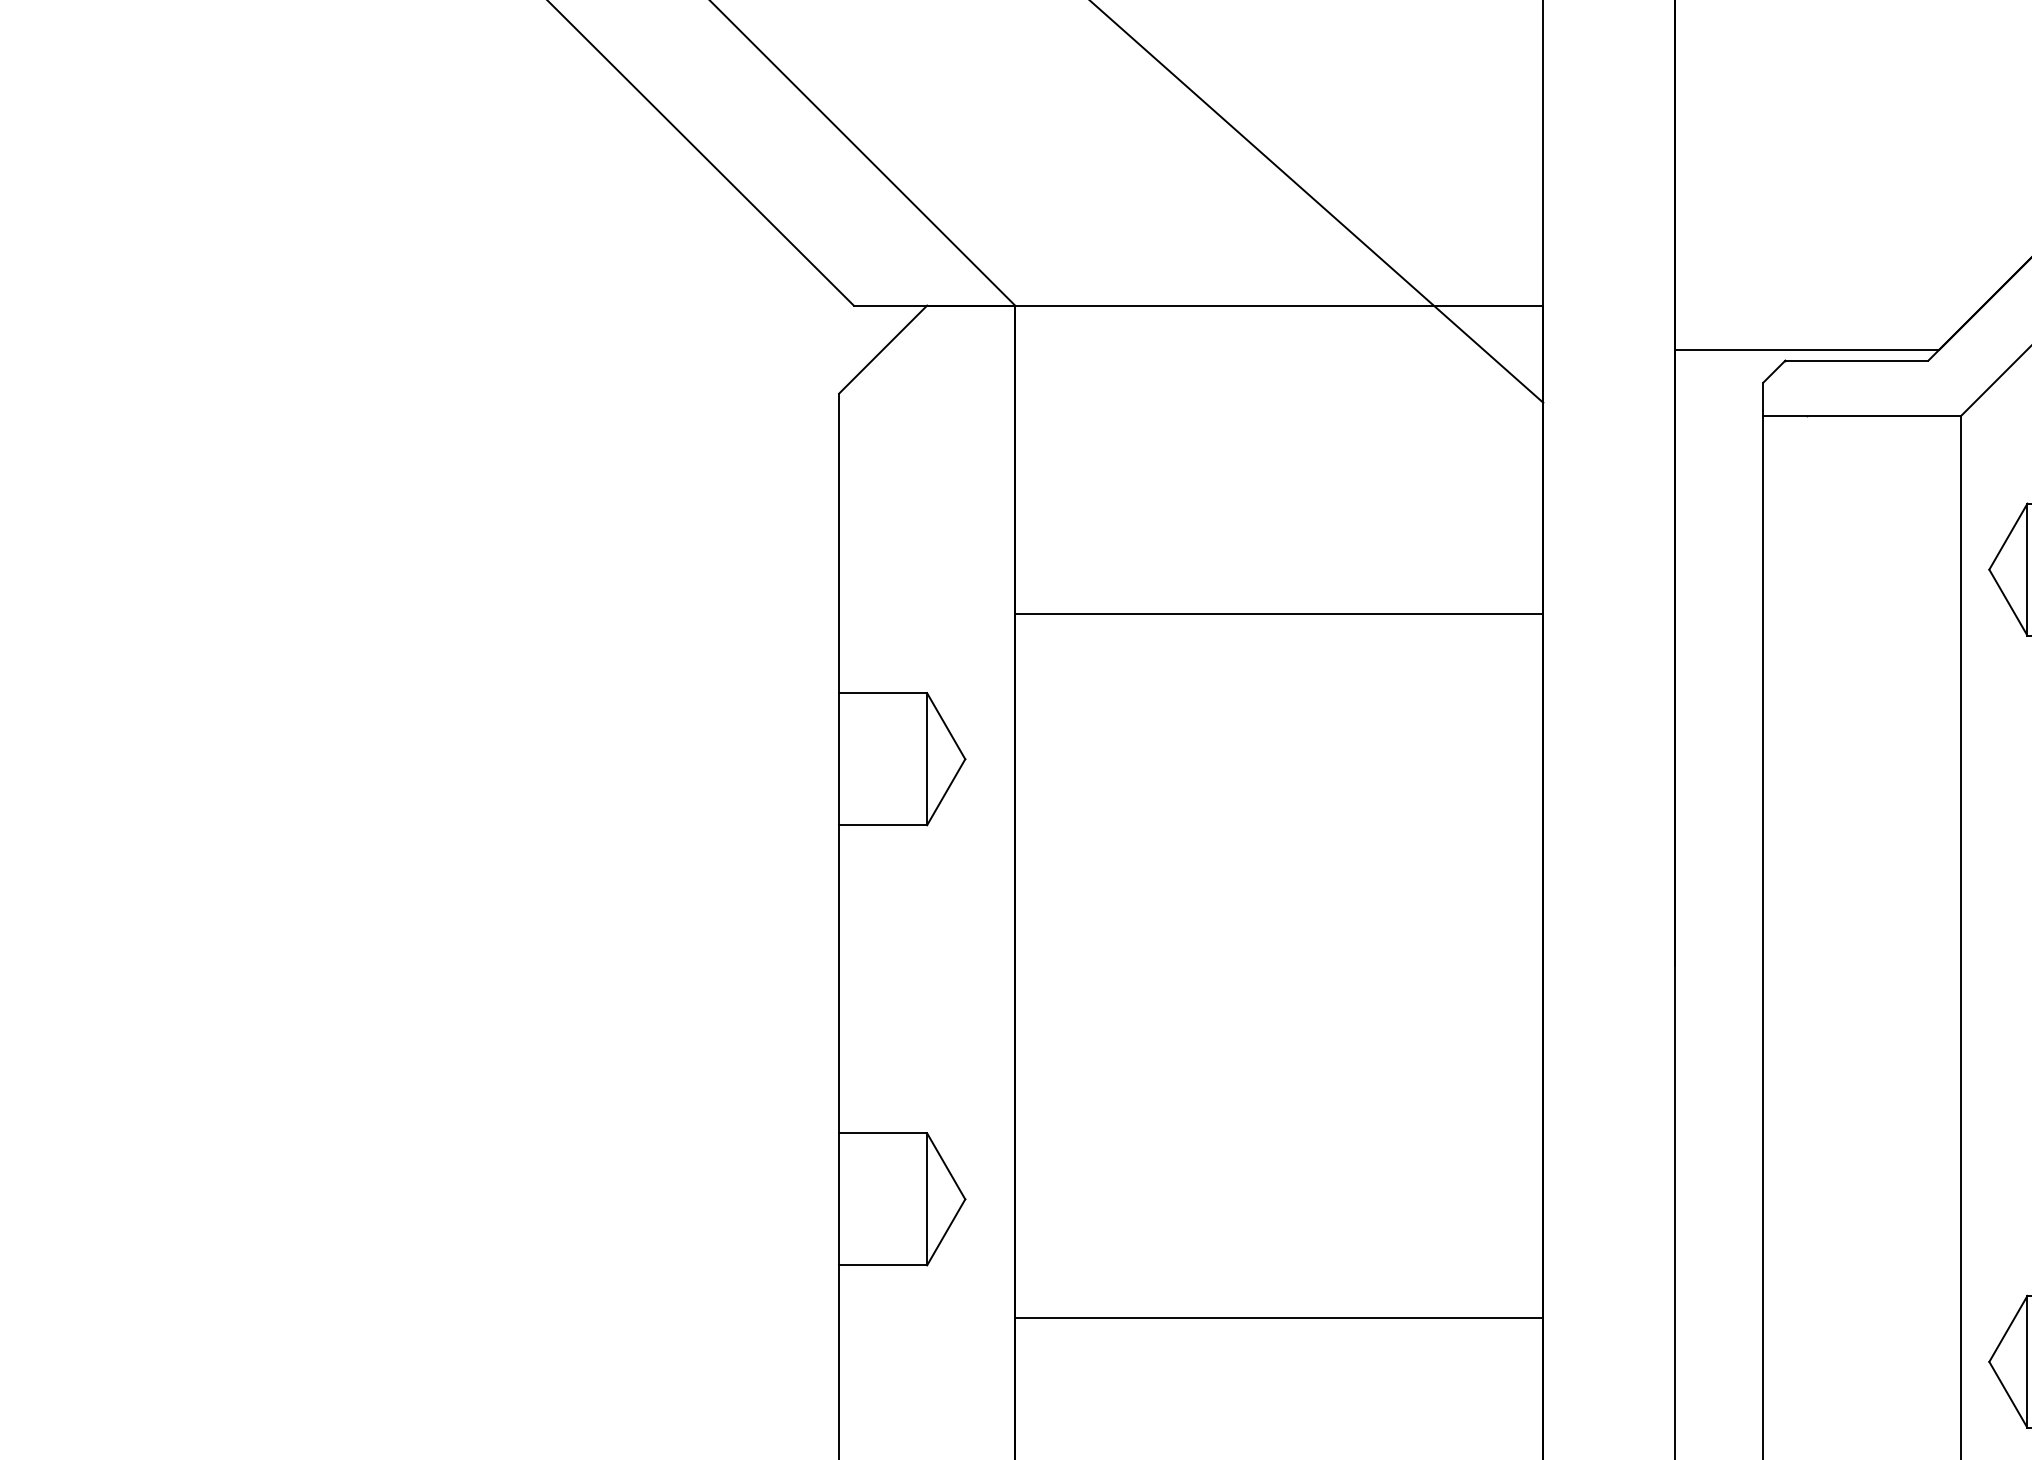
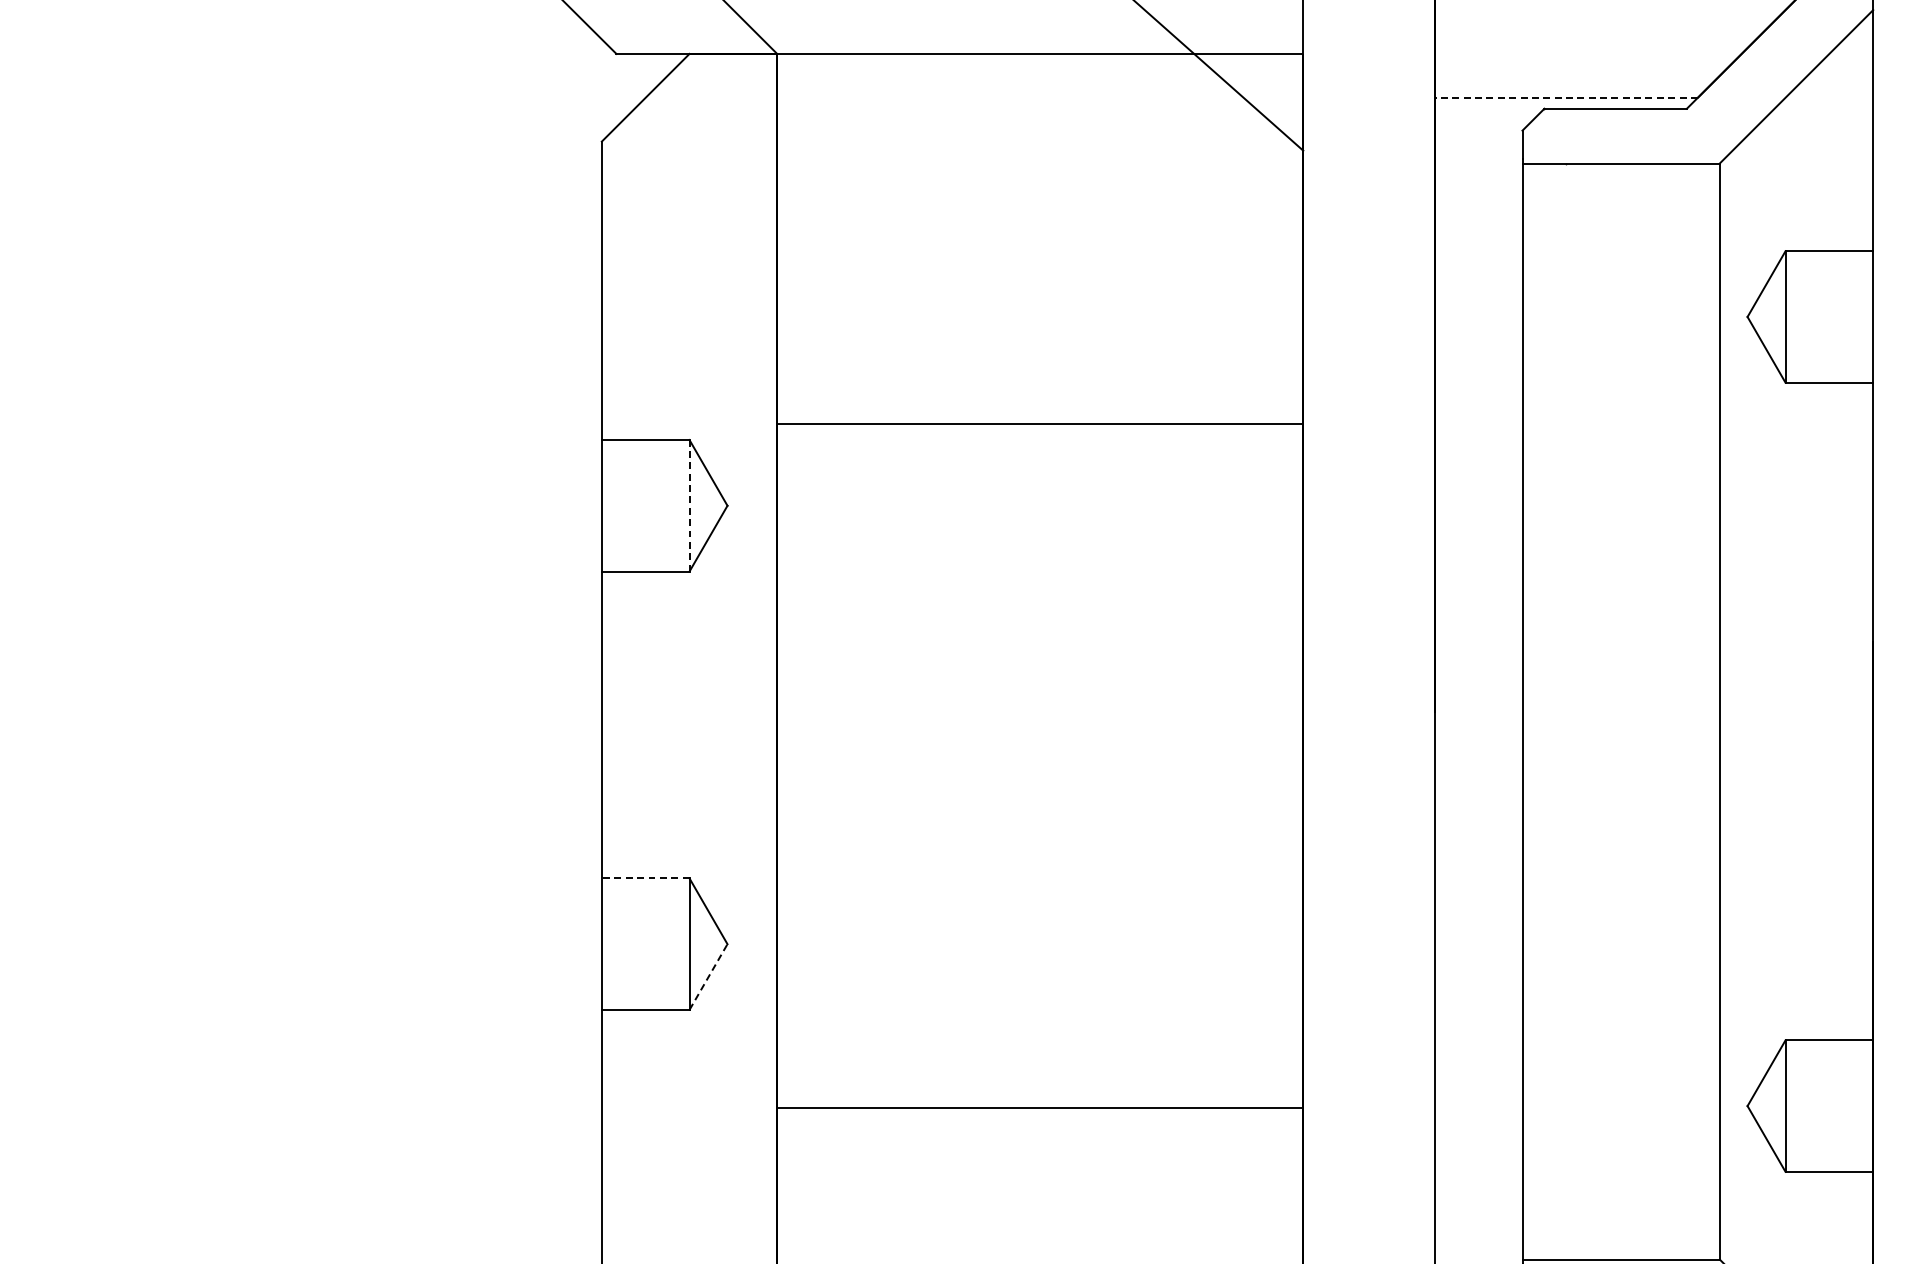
line: (1806, 349) -> (1565, 97), solid -> dashed
line: (1279, 613) -> (1040, 423), moved
line: (927, 758) -> (689, 505), solid -> dashed
line: (882, 1133) -> (645, 878), solid -> dashed
line: (946, 1231) -> (708, 976), solid -> dashed
line: (1279, 1317) -> (1040, 1107), moved

